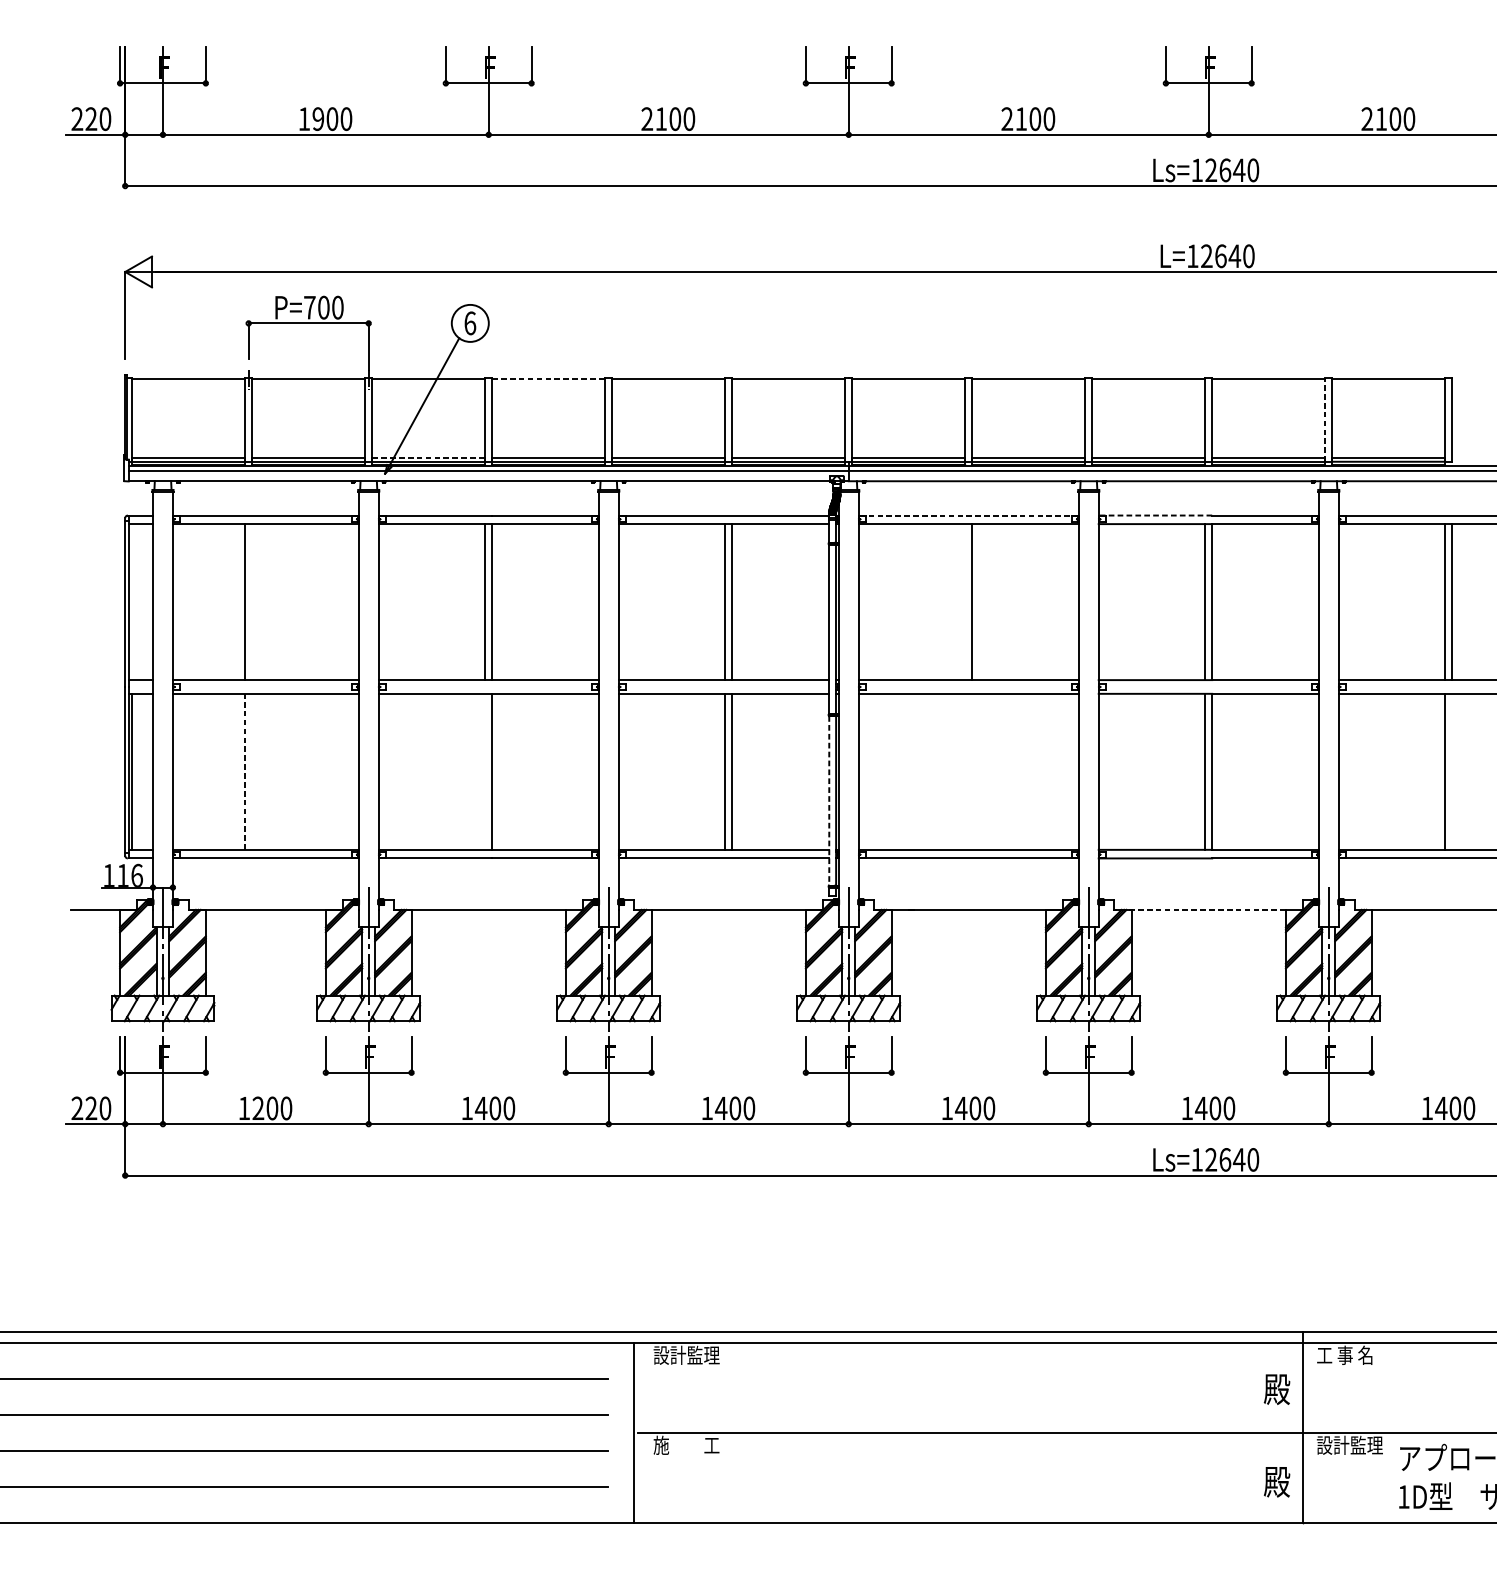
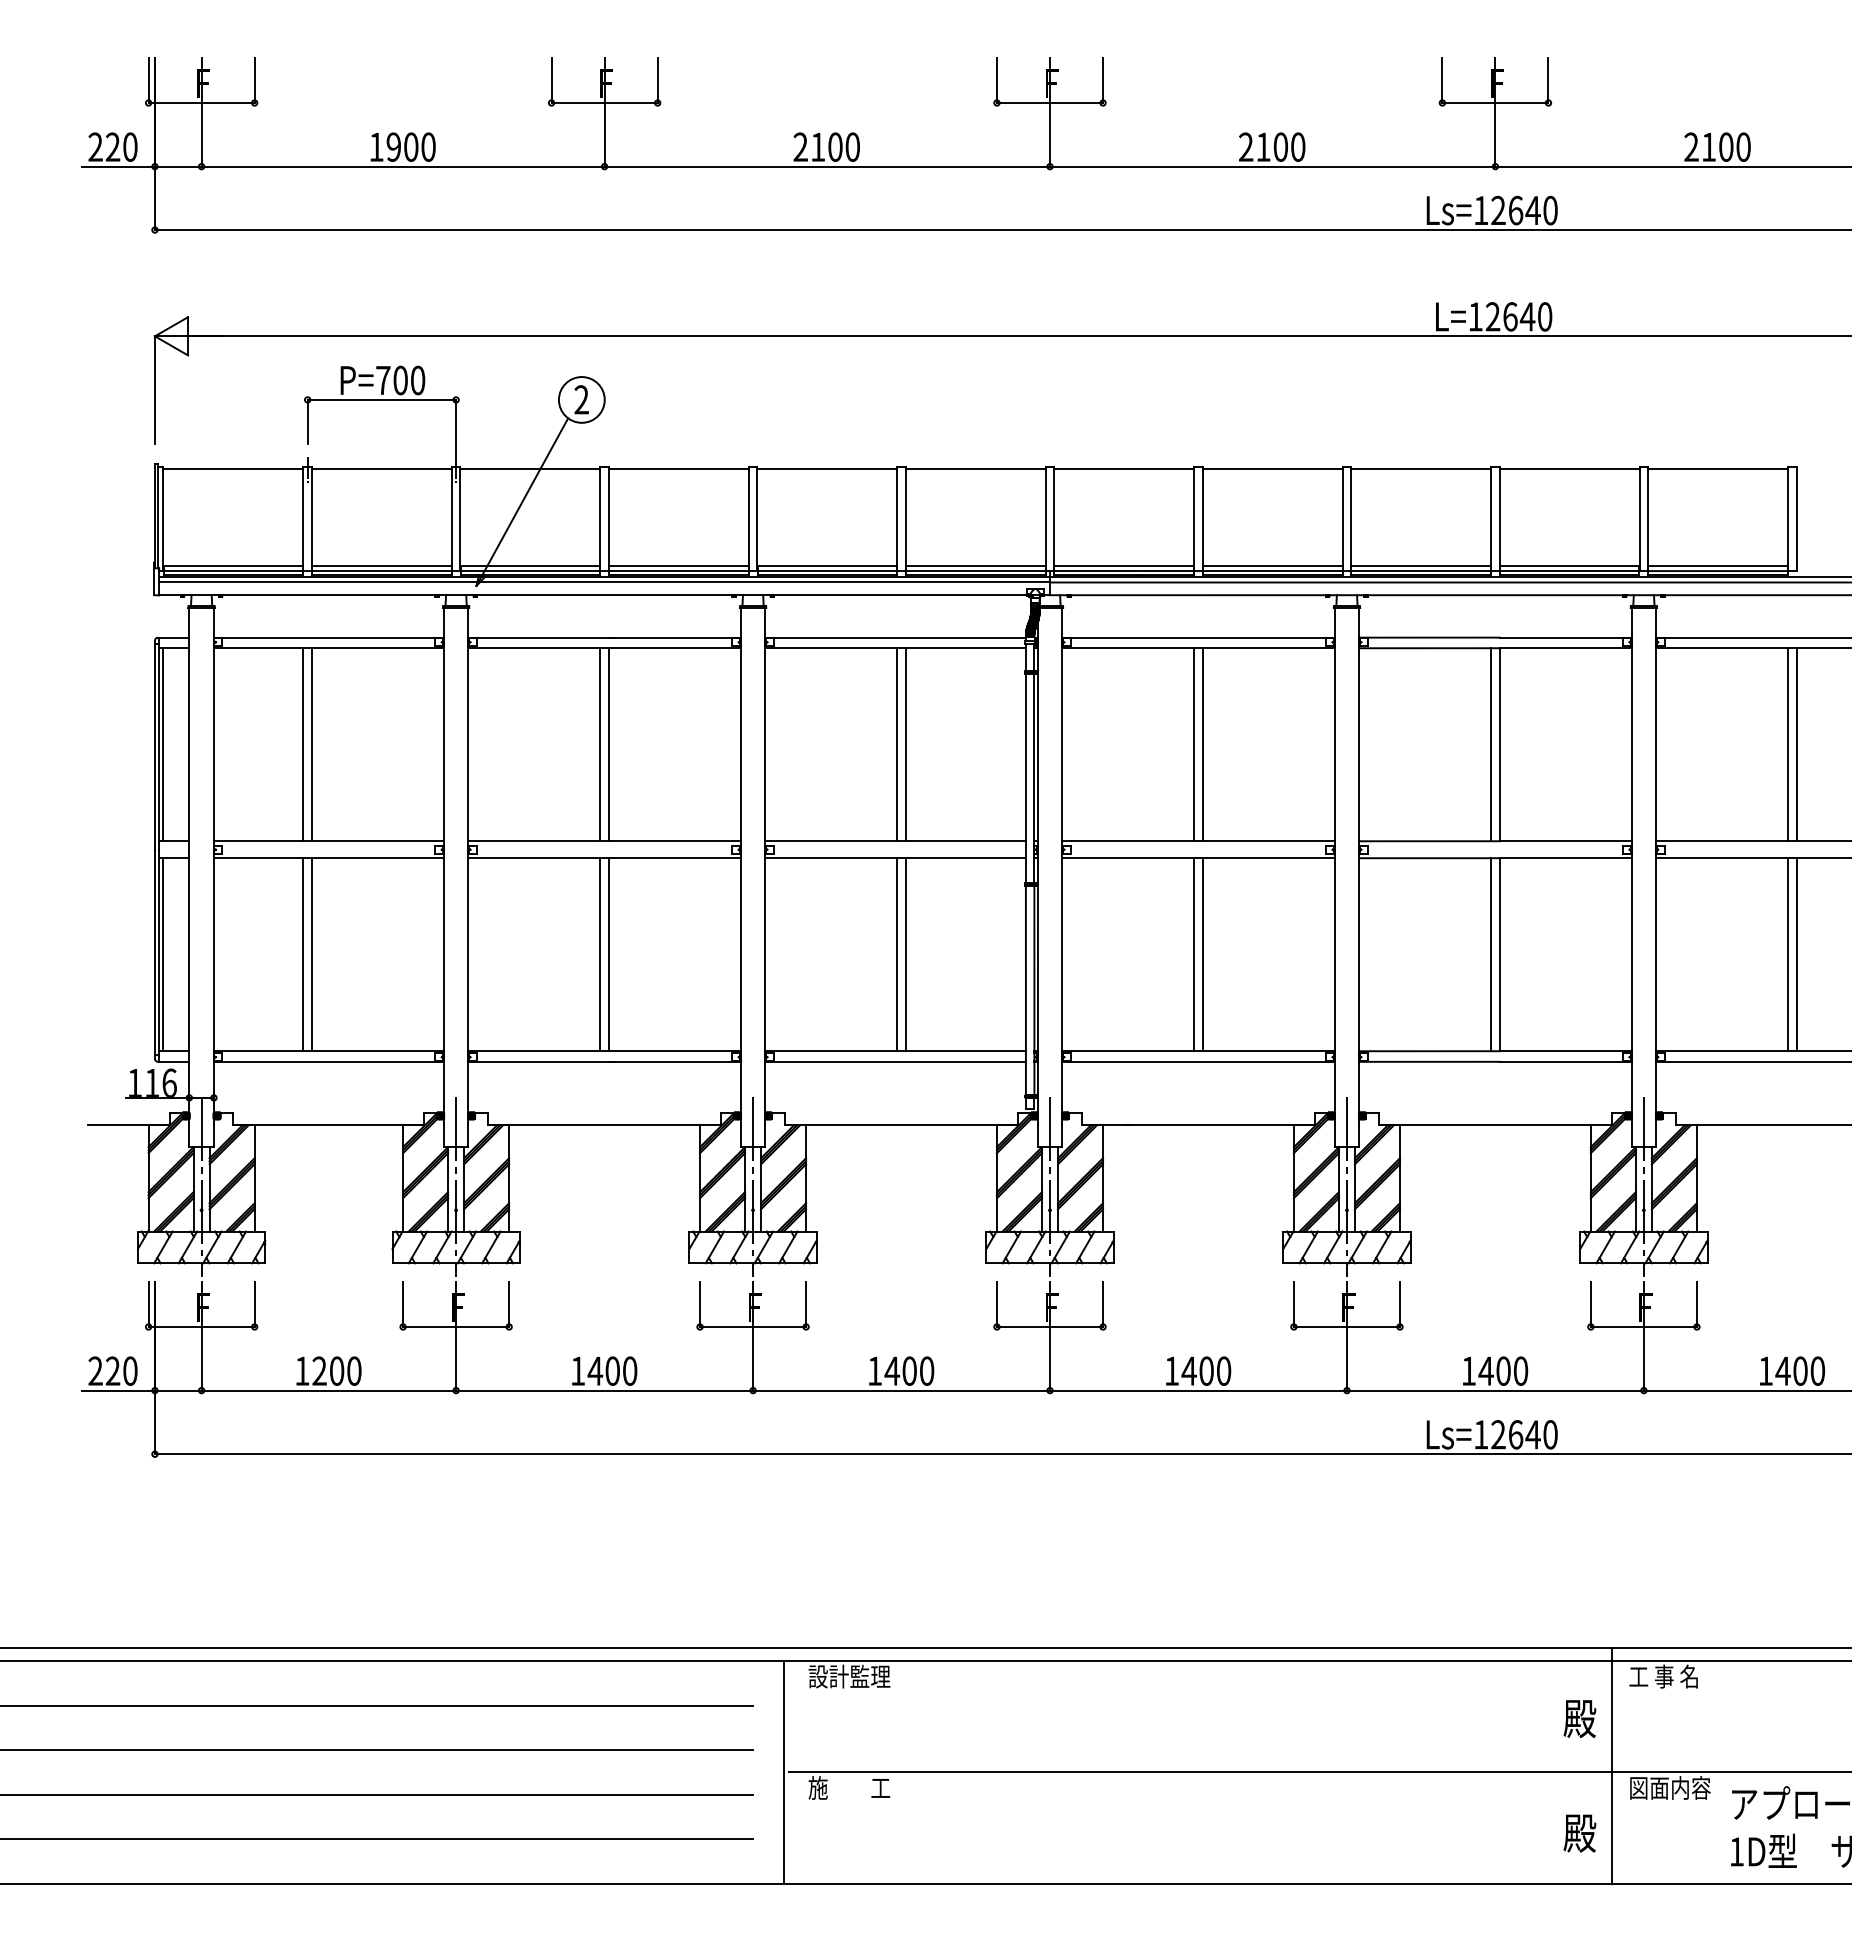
text: (470, 323) -> (581, 399), 6 -> 2
line: (548, 378) -> (678, 468), dashed -> solid
line: (1325, 420) -> (1639, 519), dashed -> solid
line: (428, 458) -> (530, 566), dashed -> solid
line: (967, 515) -> (1197, 637), dashed -> solid
line: (1154, 515) -> (1428, 637), dashed -> solid
line: (132, 601) -> (163, 744), added
line: (251, 601) -> (311, 744), added
line: (965, 601) -> (1194, 744), added
line: (245, 771) -> (303, 954), dashed -> solid
line: (251, 771) -> (311, 954), added
line: (485, 771) -> (600, 954), added
line: (965, 771) -> (1194, 954), added
line: (971, 771) -> (1202, 954), added
line: (1452, 771) -> (1796, 954), added
line: (828, 800) -> (1025, 990), dashed -> solid
line: (1199, 909) -> (1484, 1125), dashed -> solid
text: (1349, 1444) -> (1669, 1787), 設計監理 -> 図面内容

